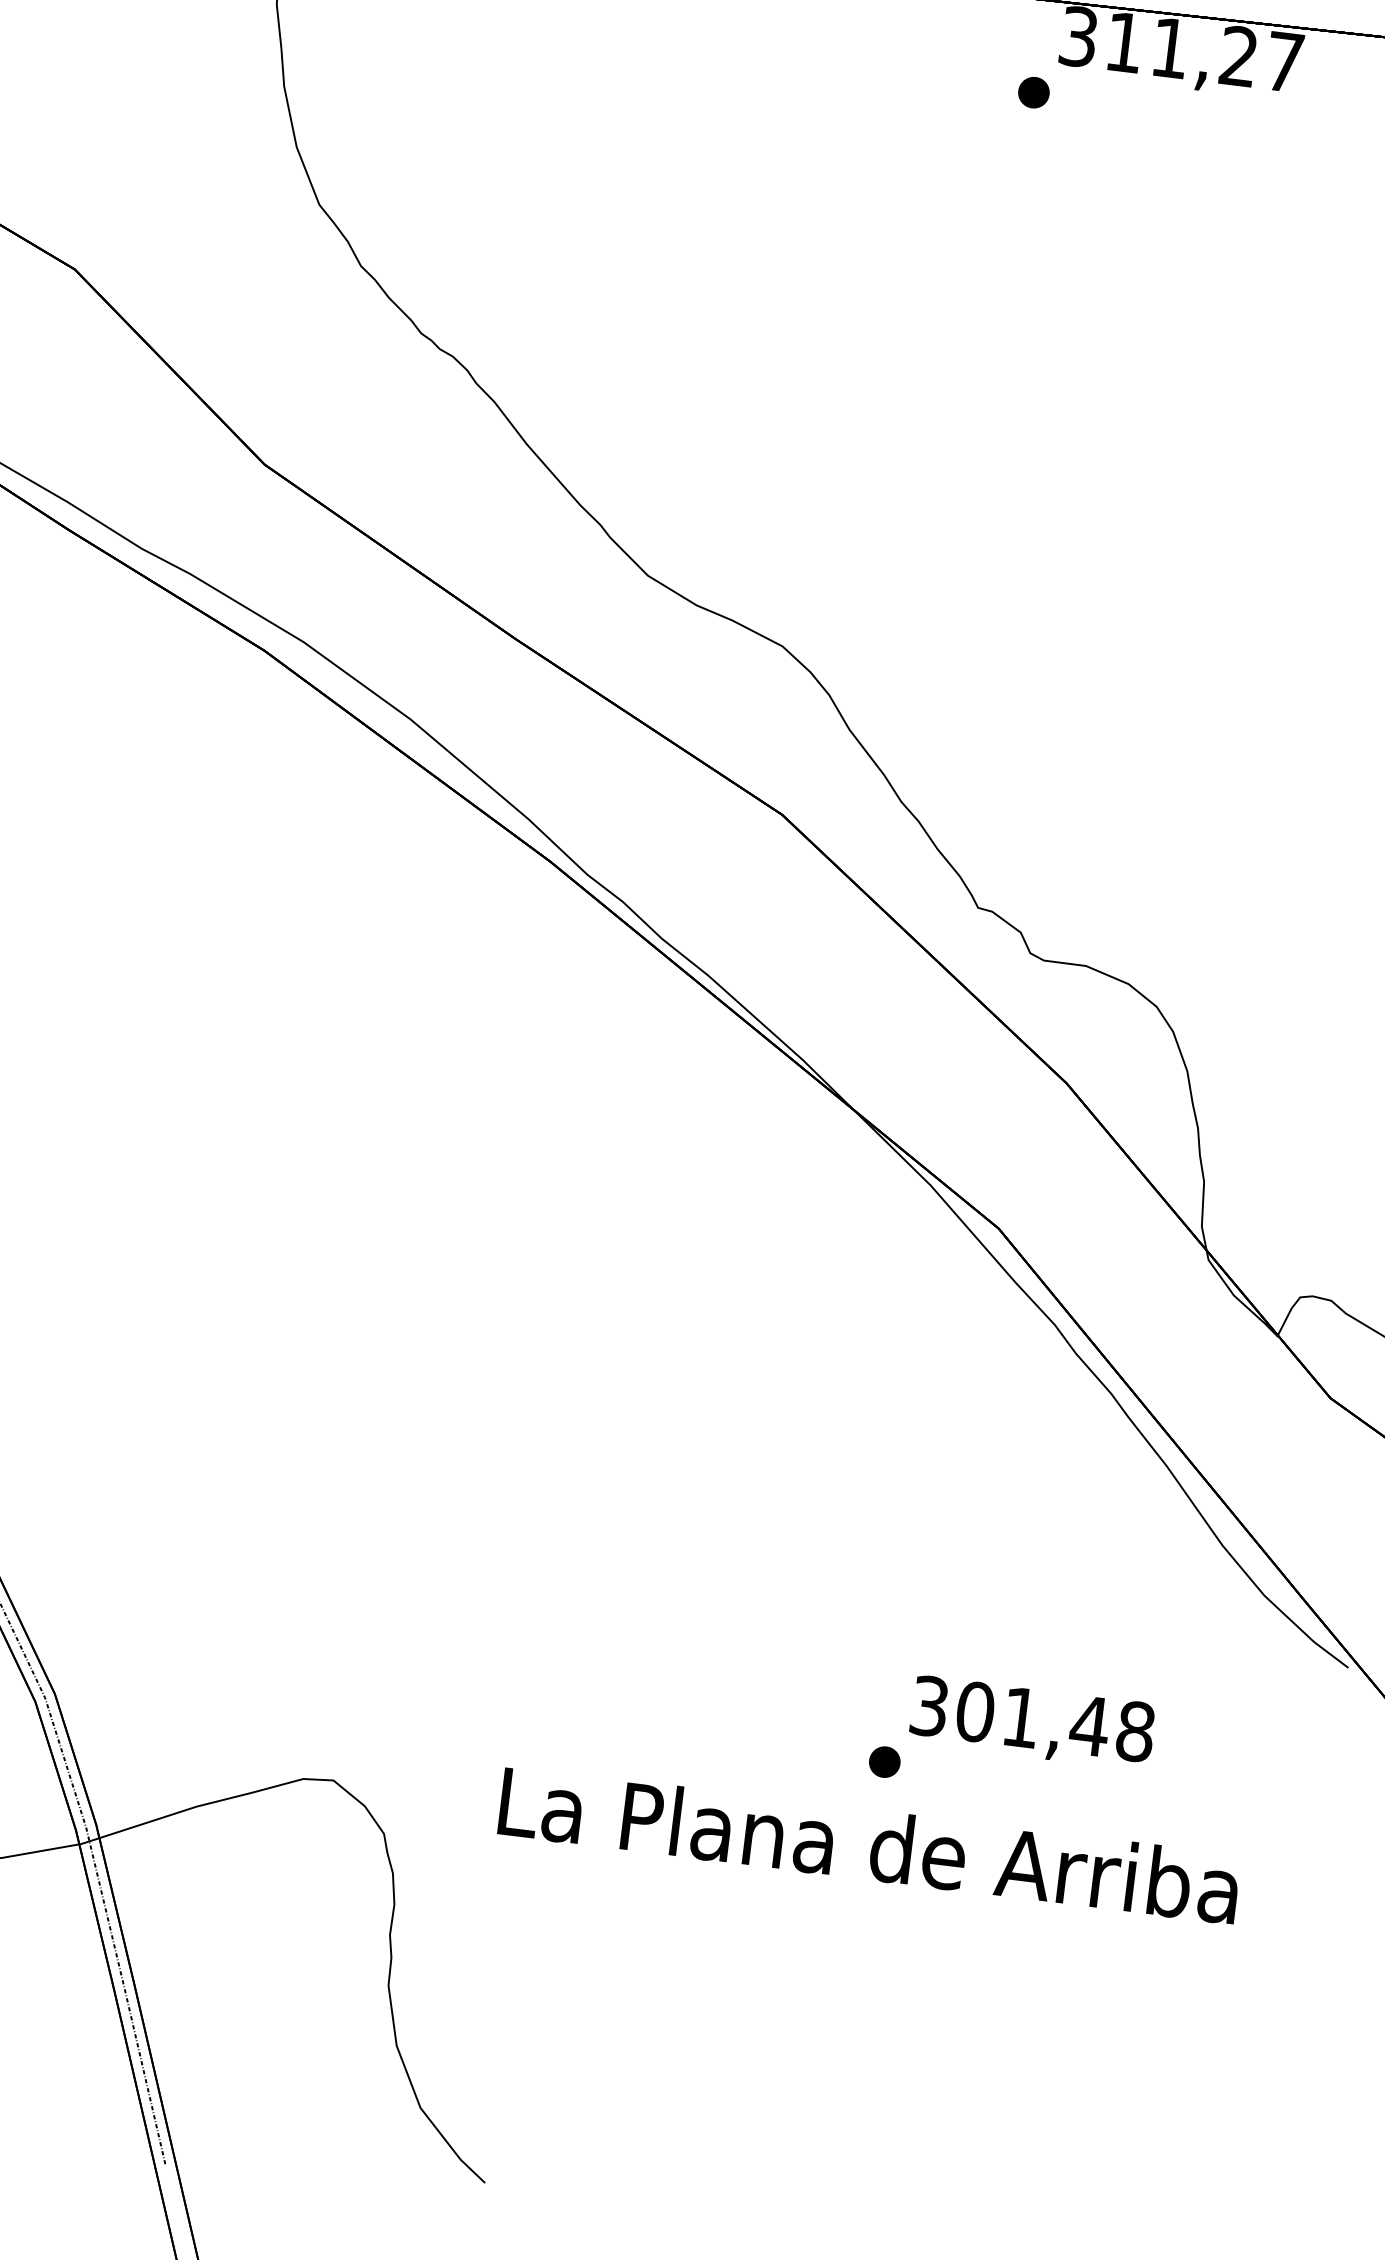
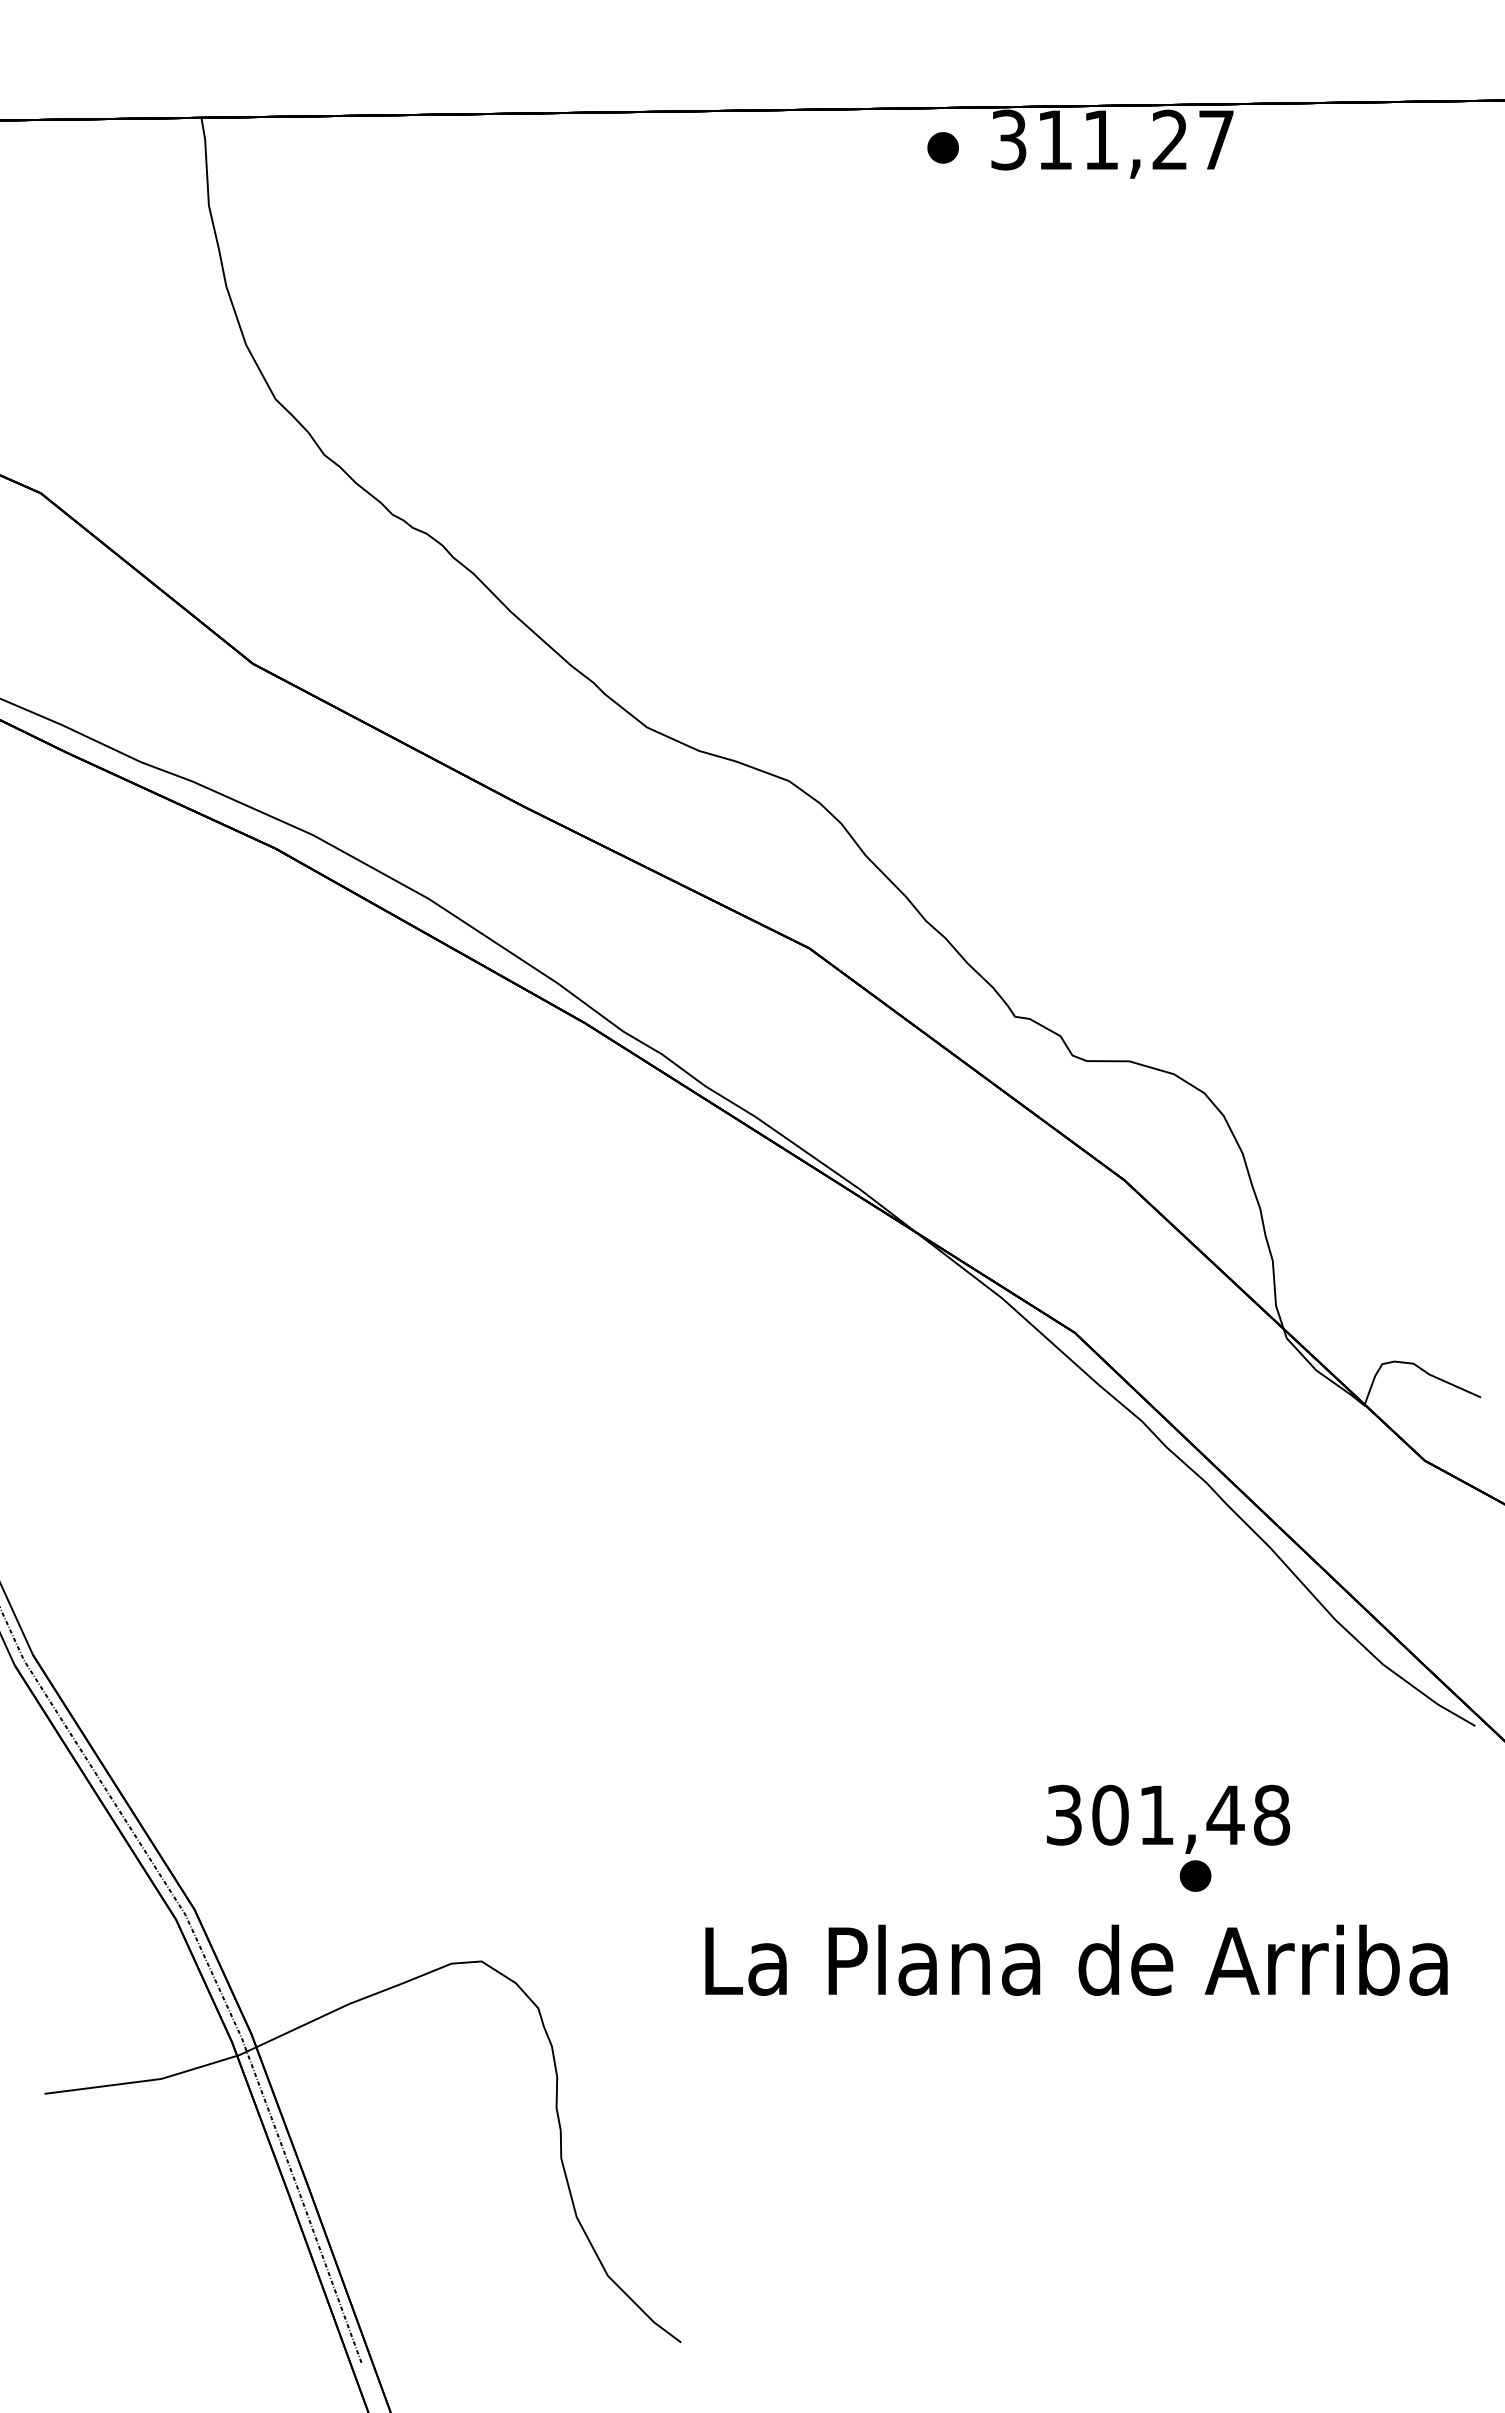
part: (1033, 92) -> (942, 147), moved
part: (884, 1761) -> (1195, 1875), moved
text: (869, 1844) -> (1076, 1959), moved

